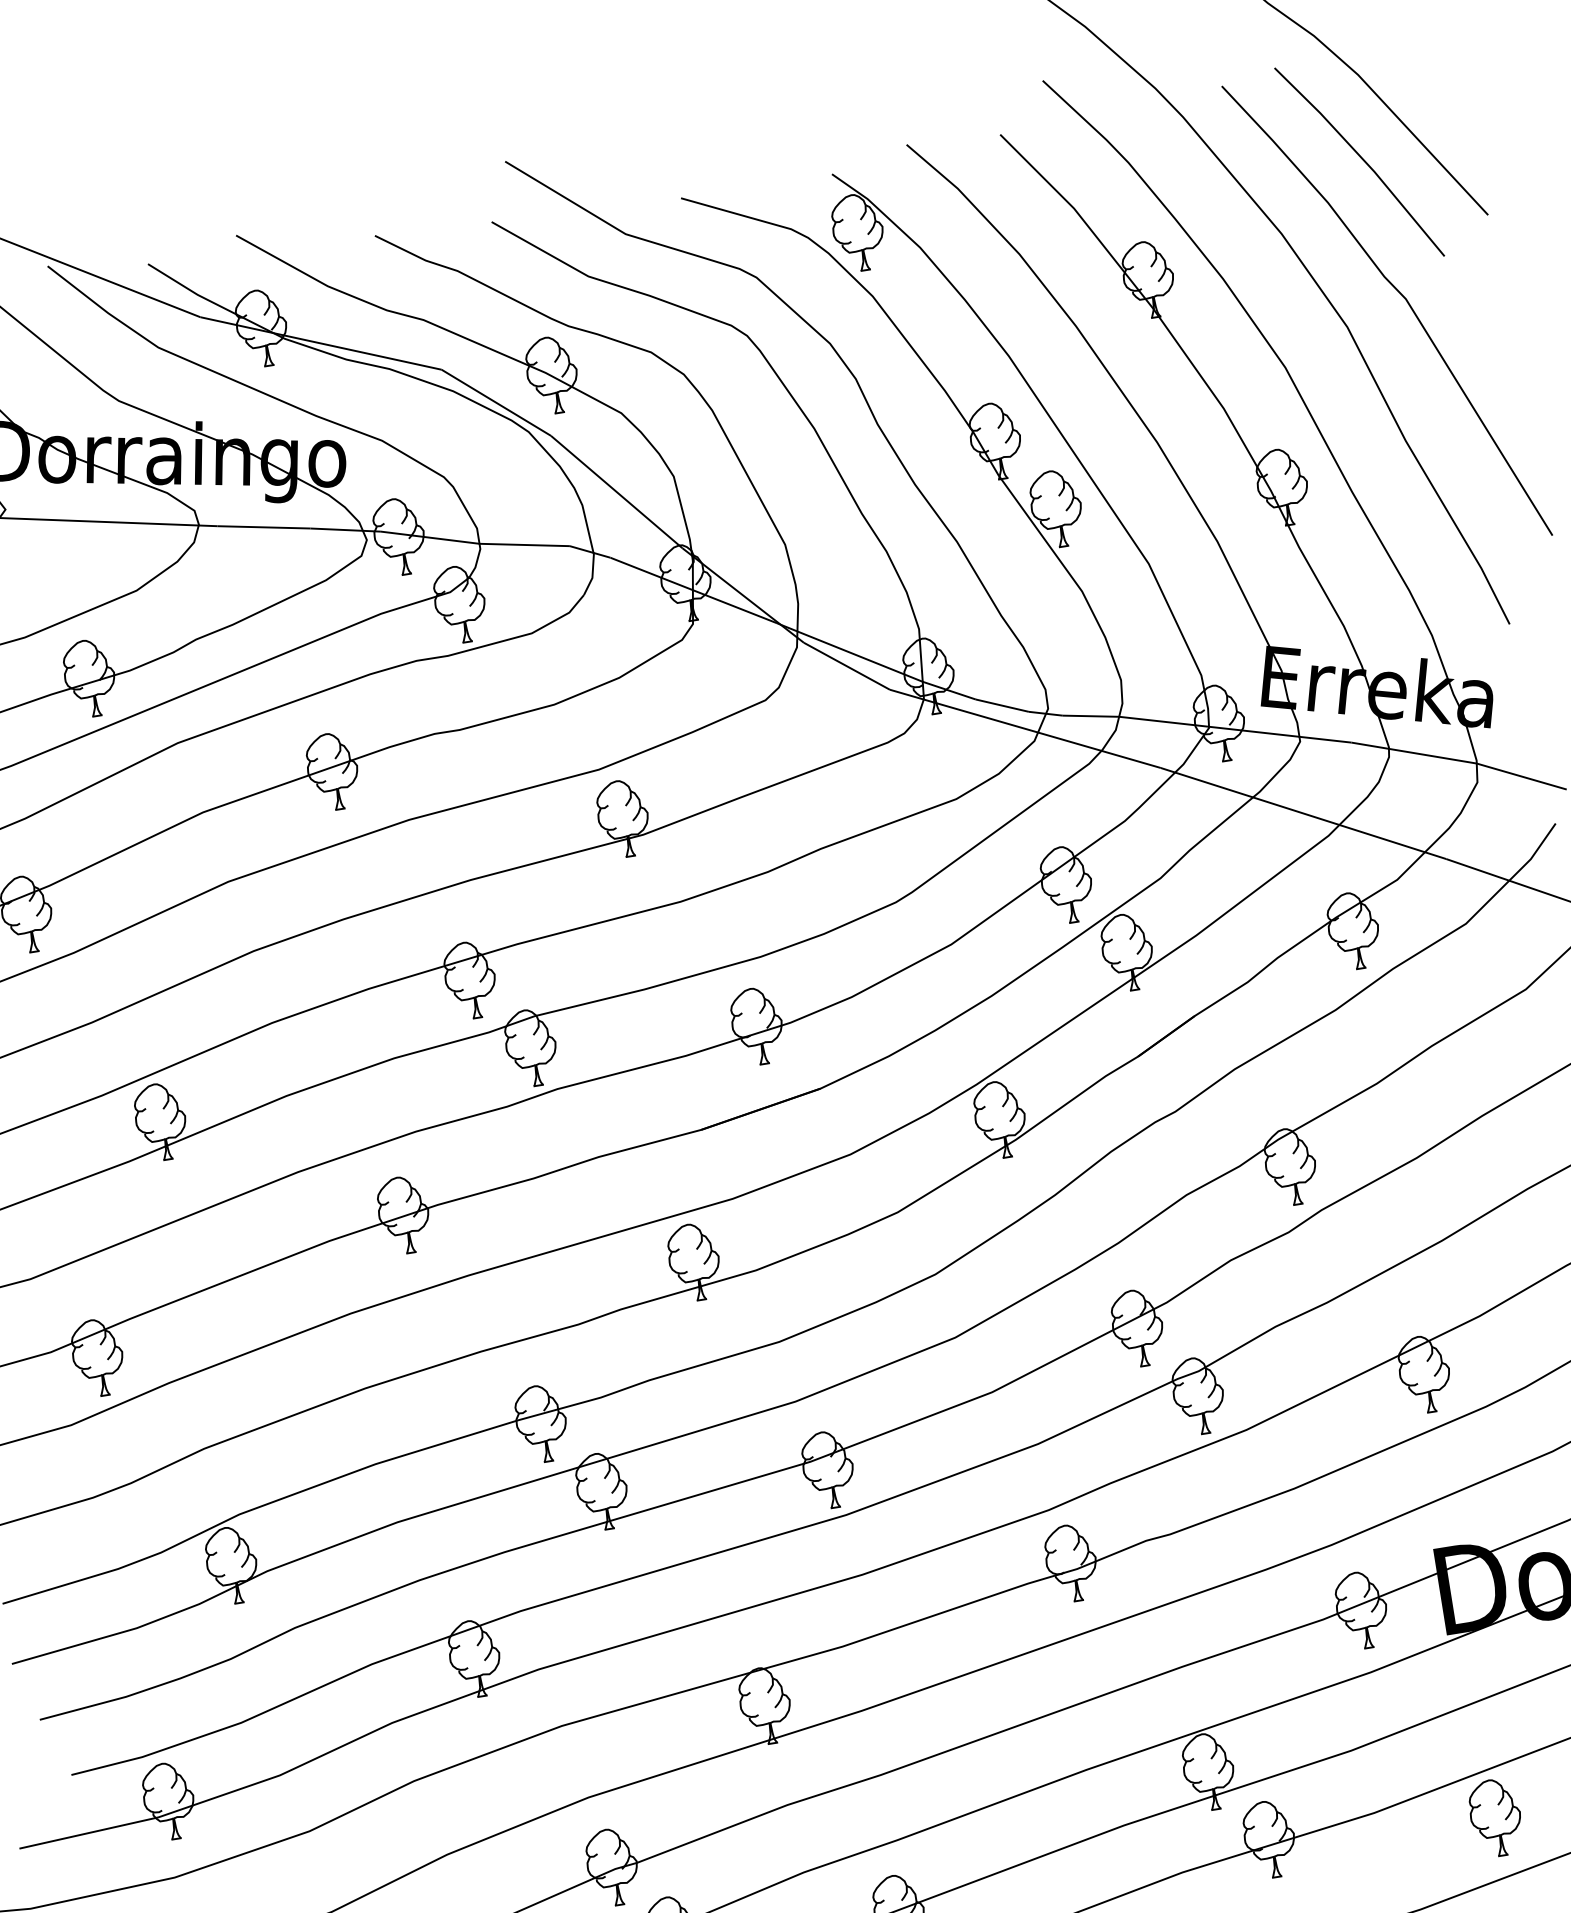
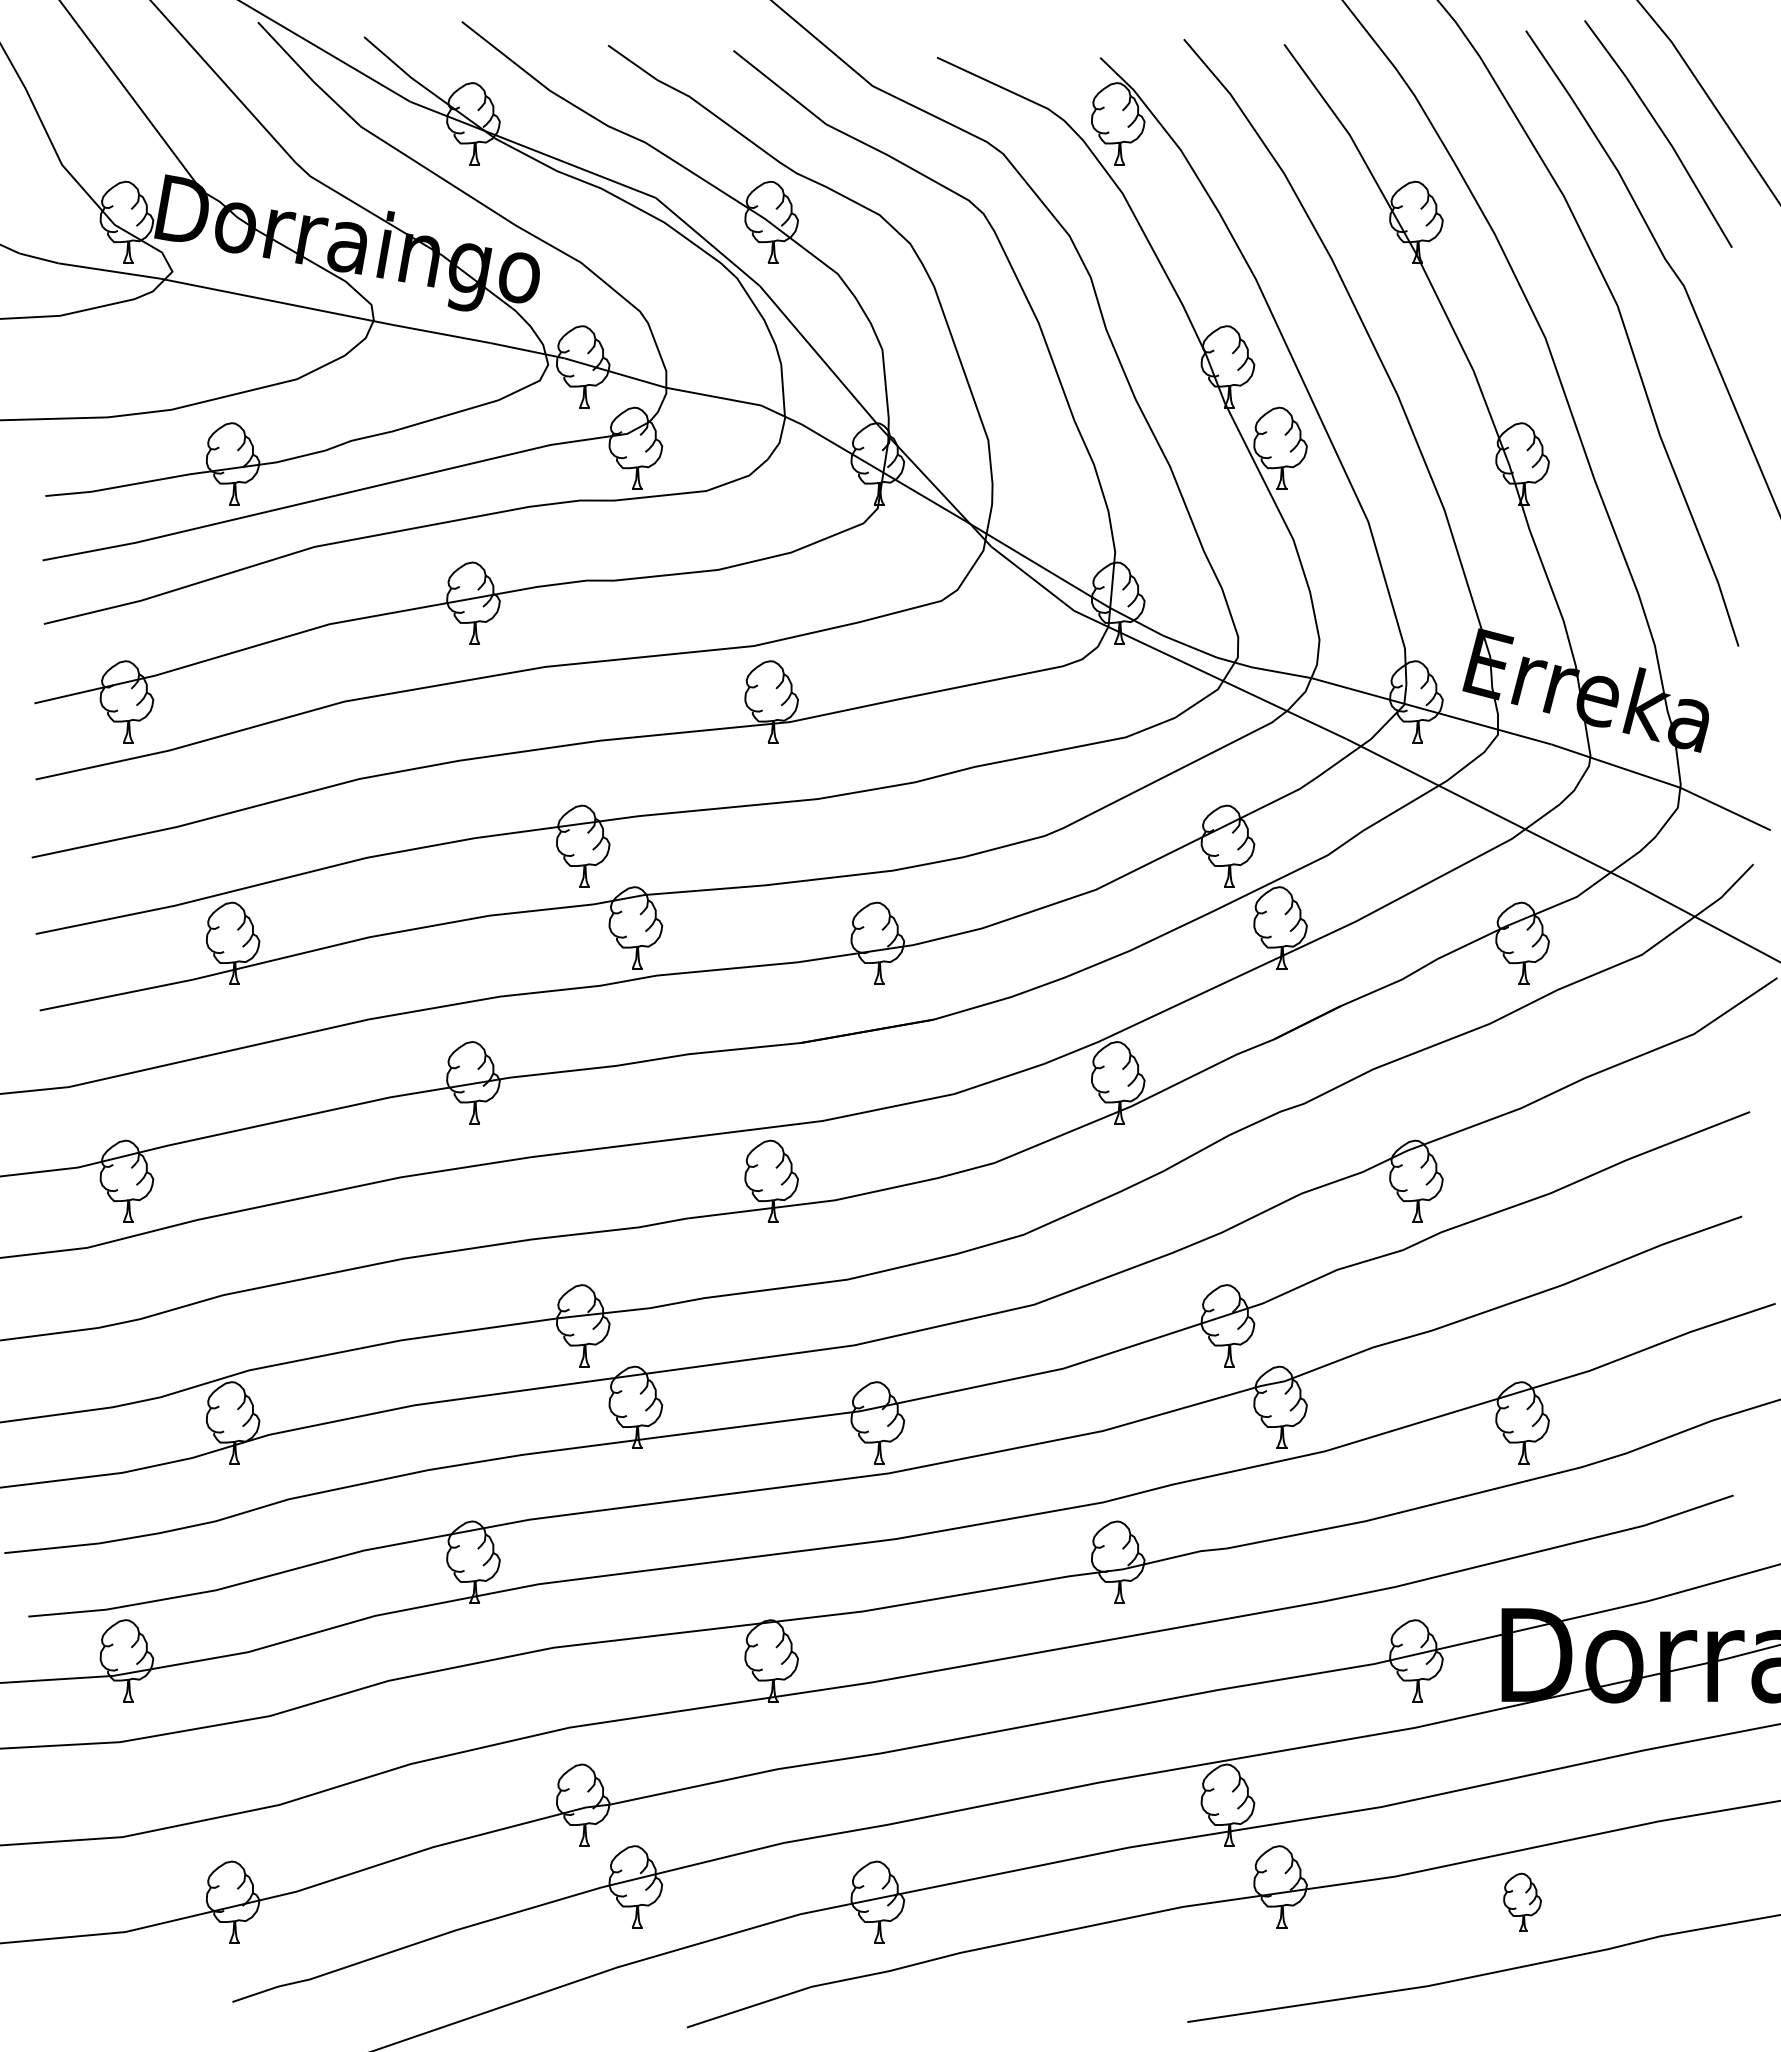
part: (1495, 1817) -> (1522, 1901), size x0.7

